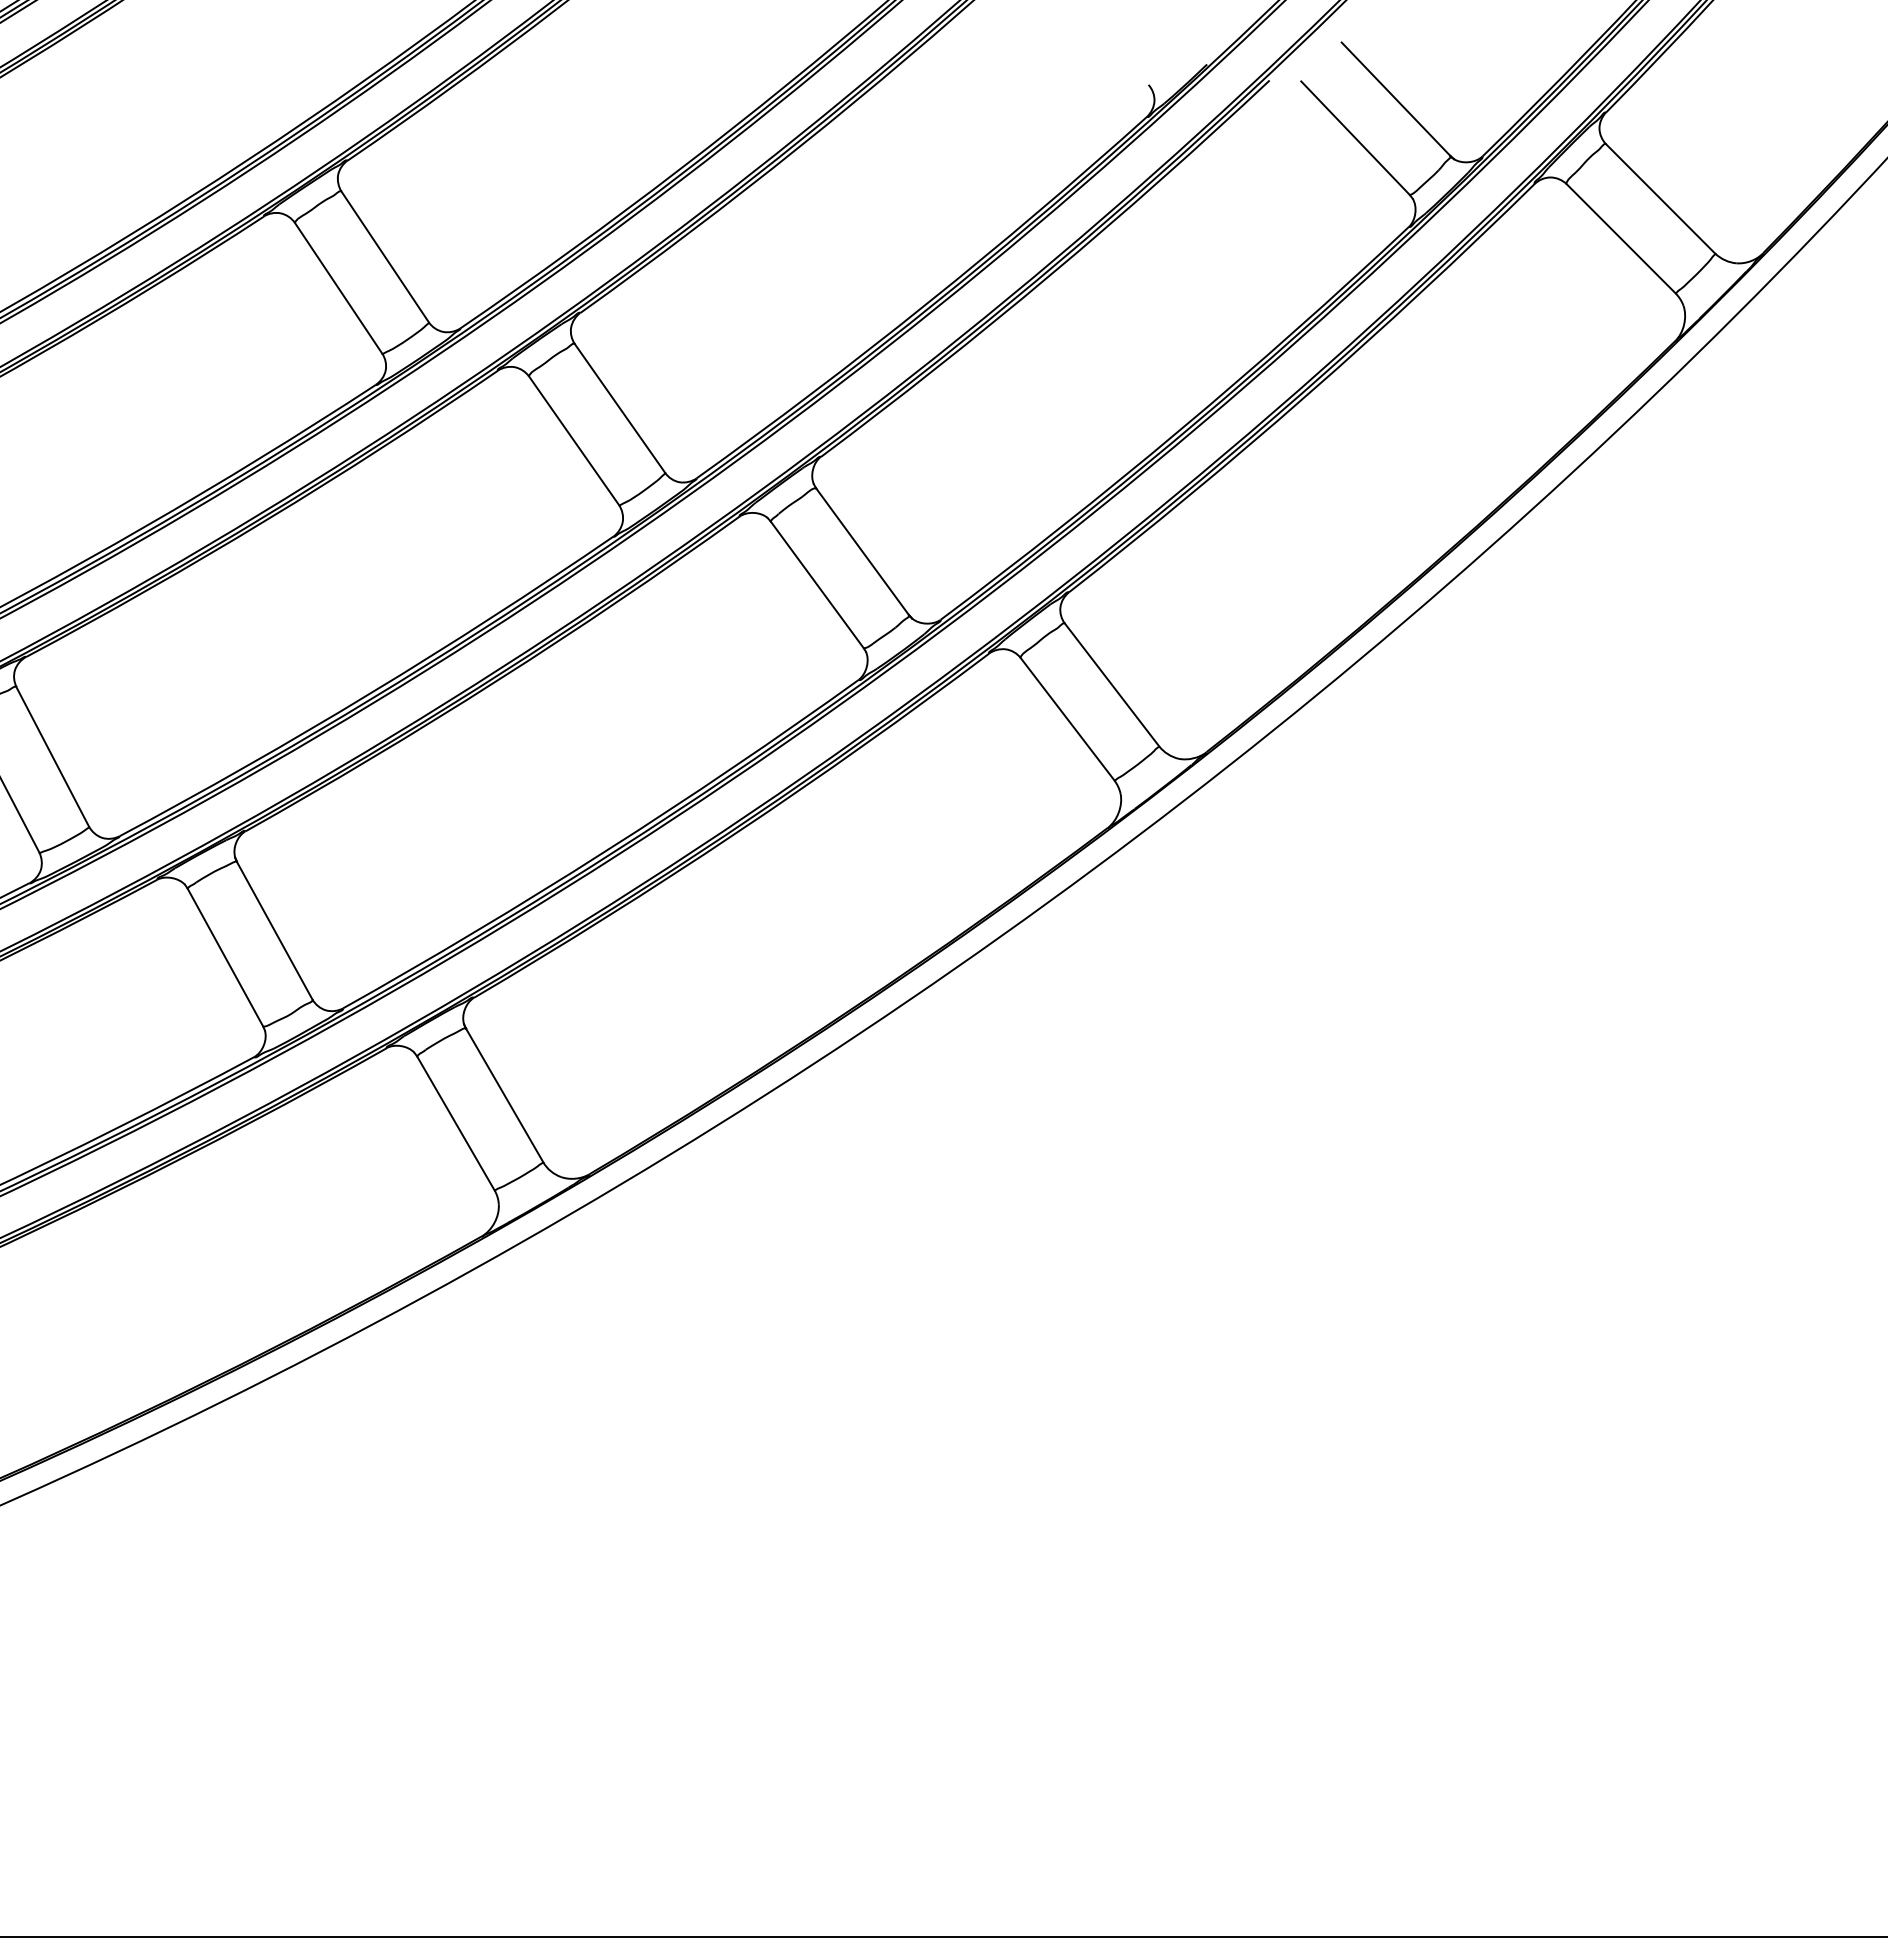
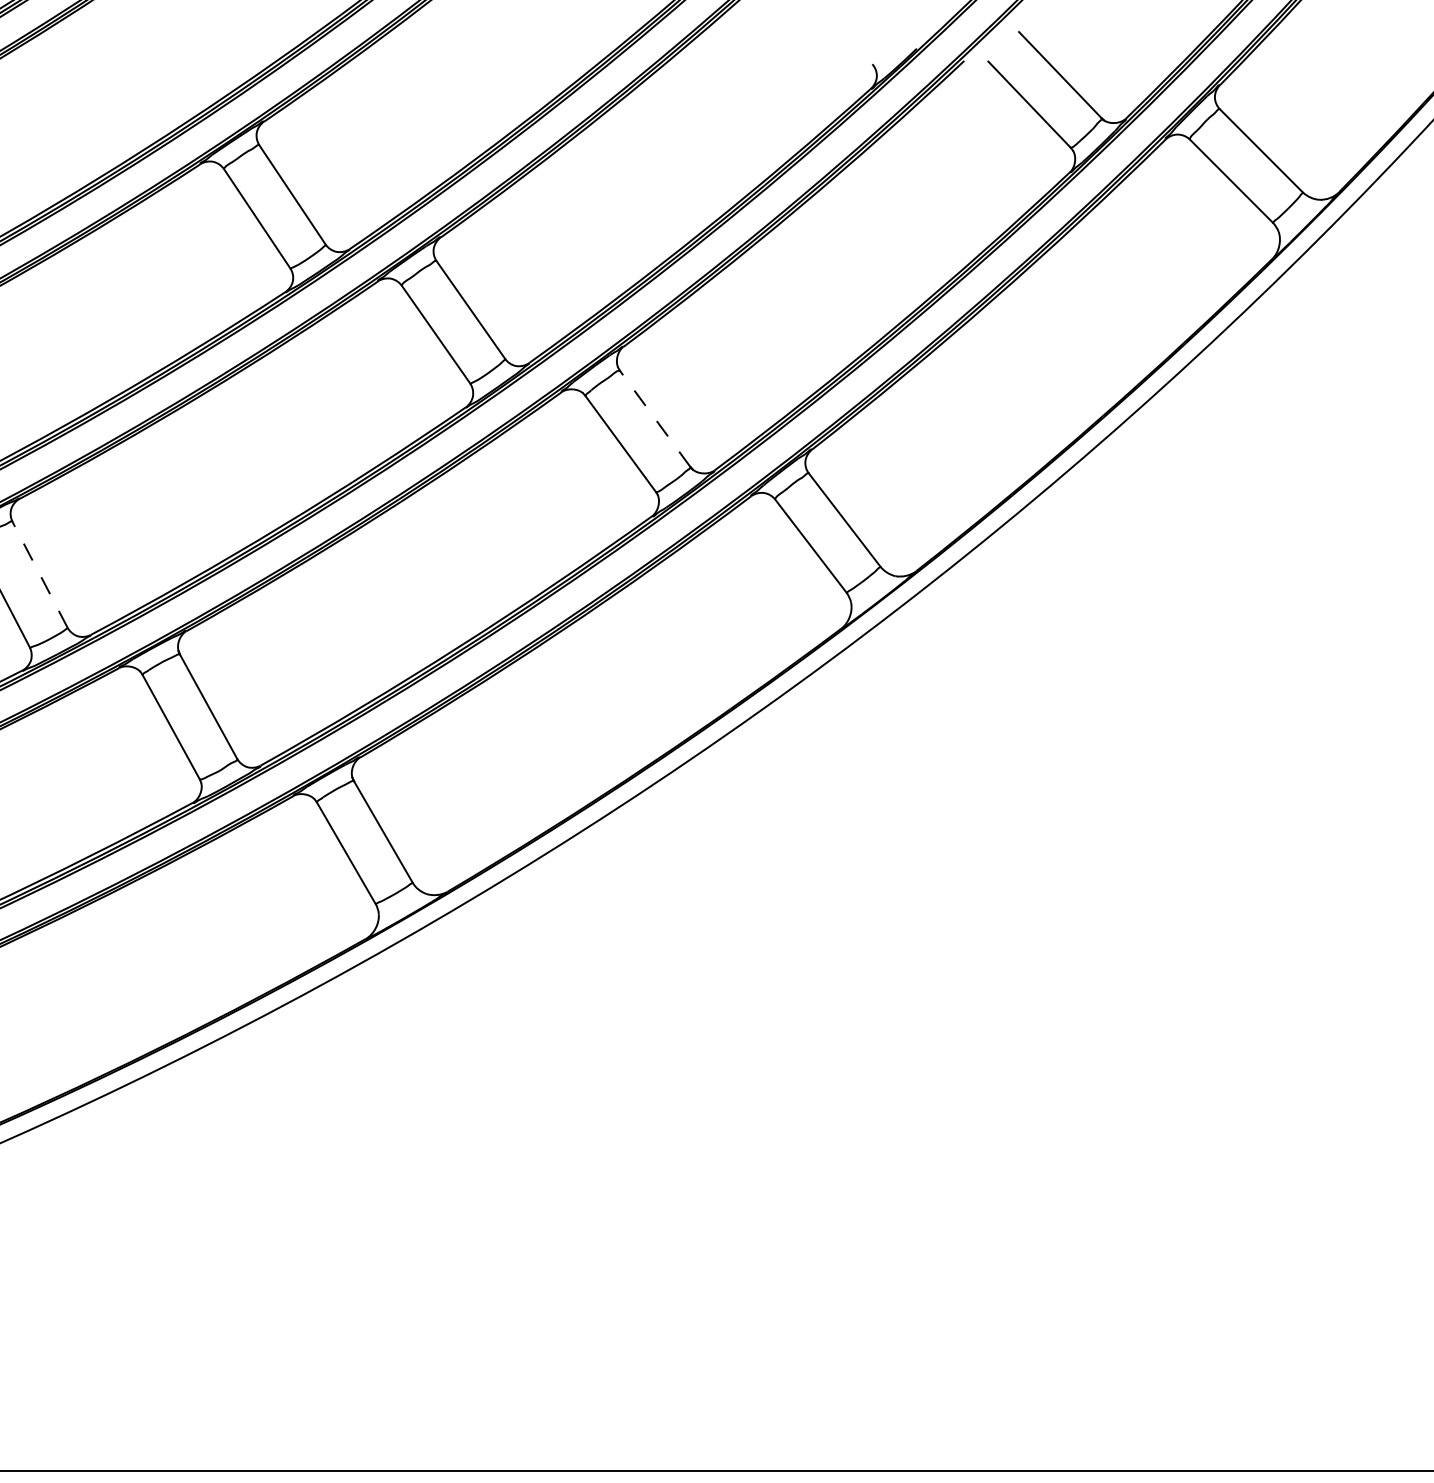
line: (862, 551) -> (655, 418), solid -> dashed
line: (52, 757) -> (39, 575), solid -> dashed

